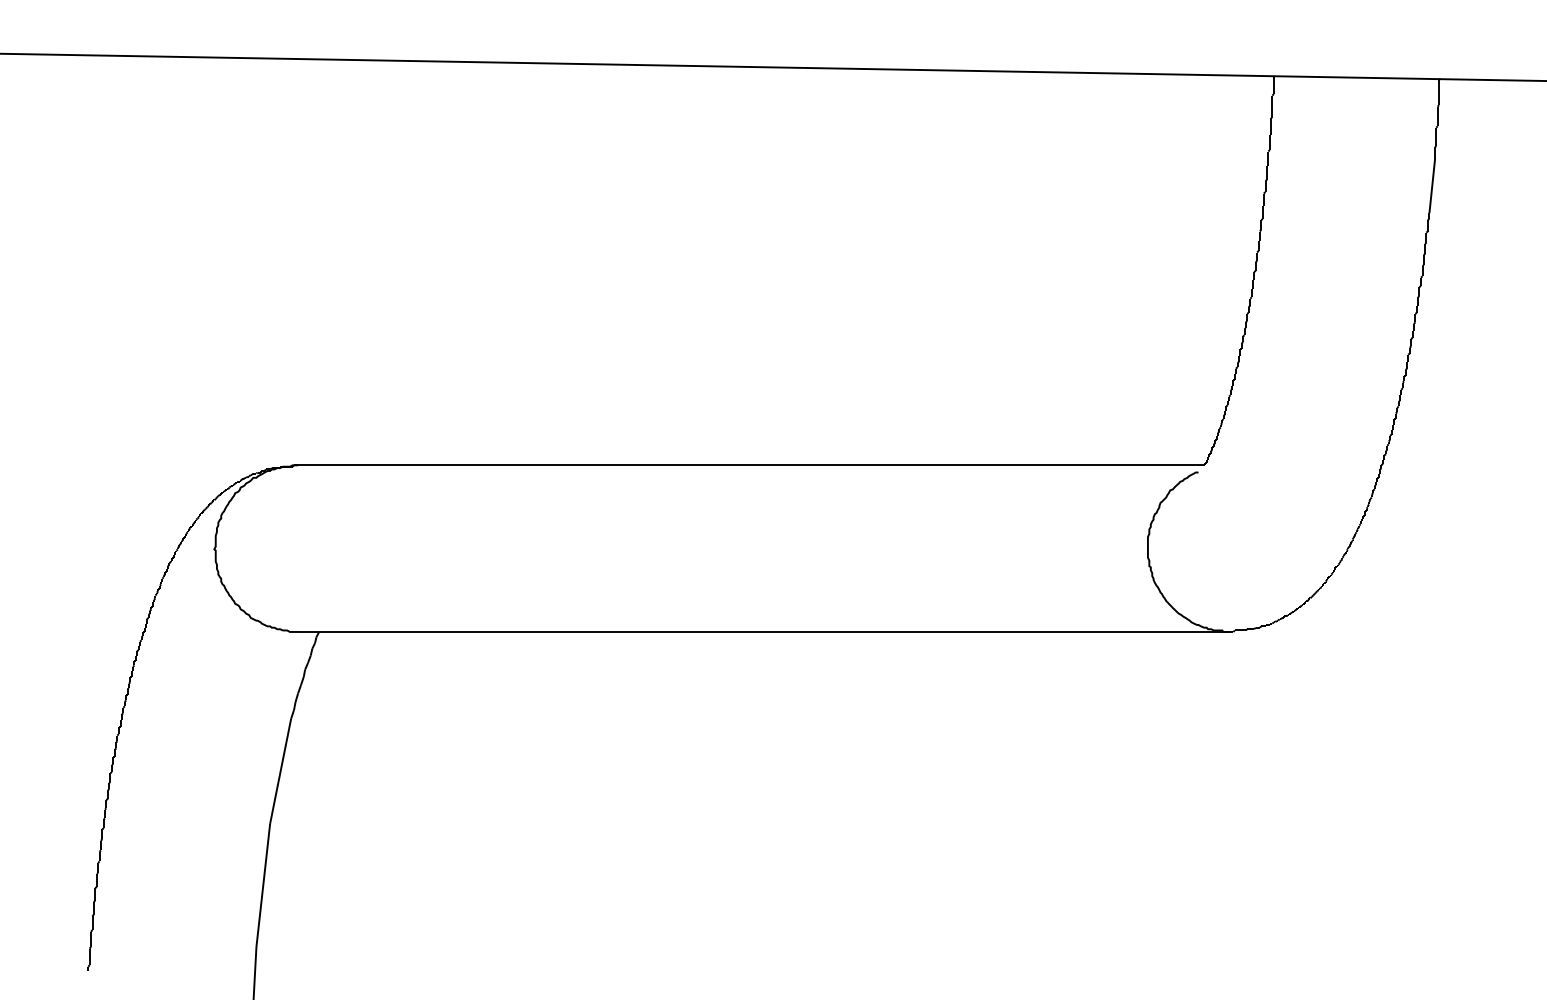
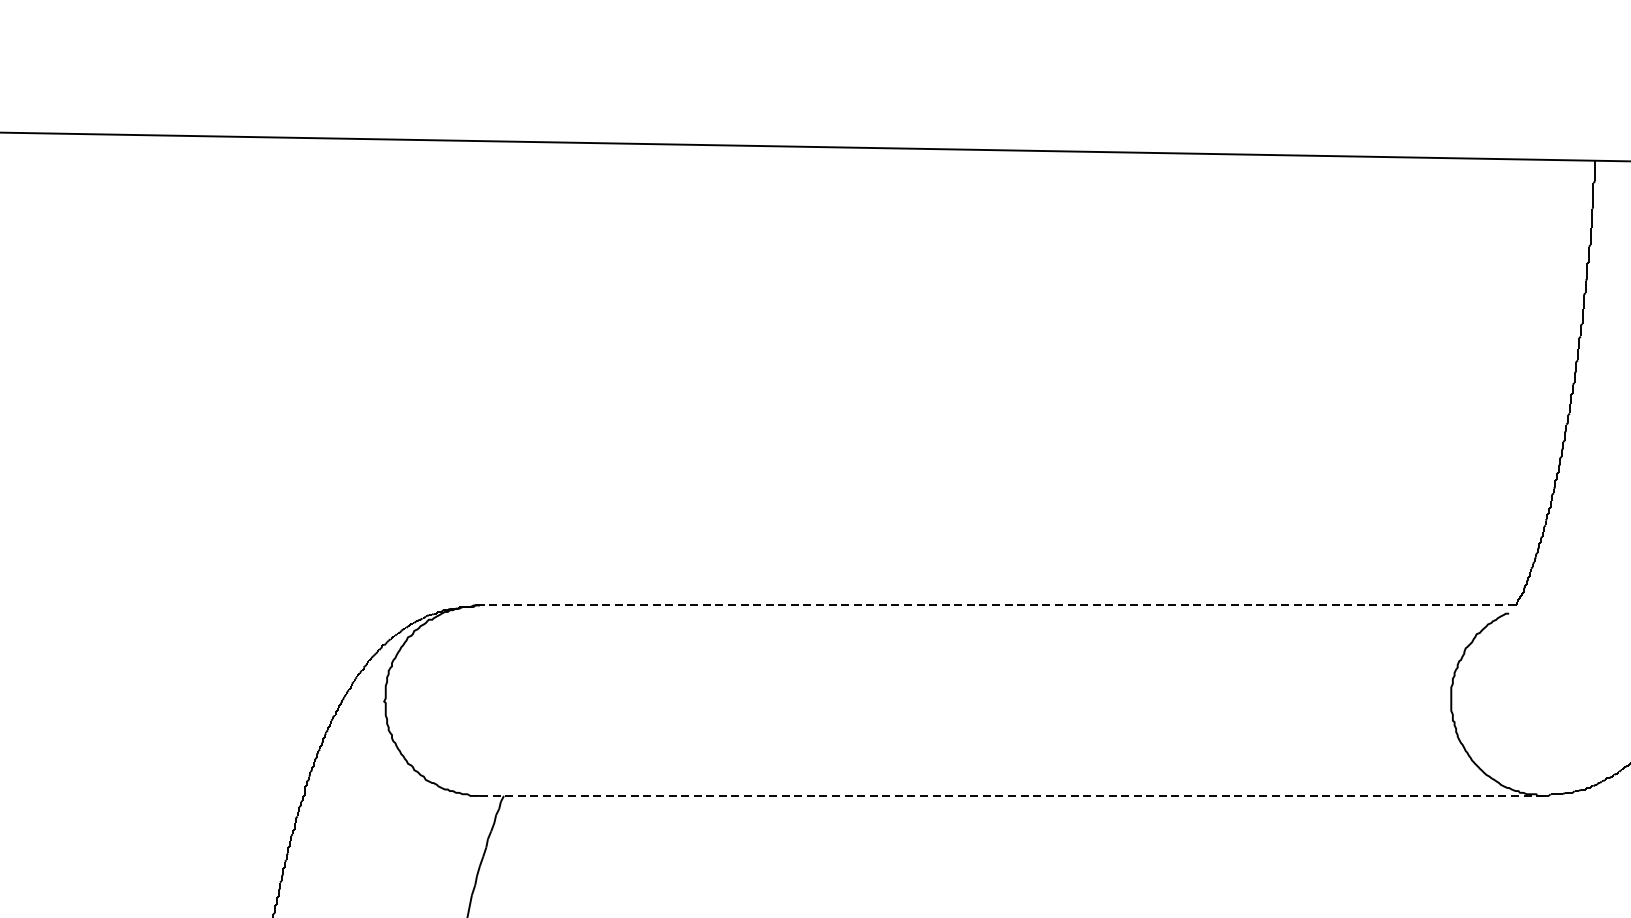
line: (750, 465) -> (996, 605), solid -> dashed
line: (764, 631) -> (1012, 795), solid -> dashed

